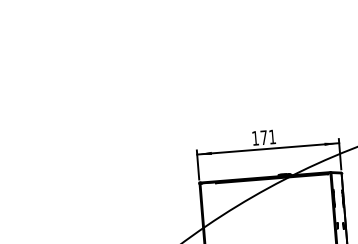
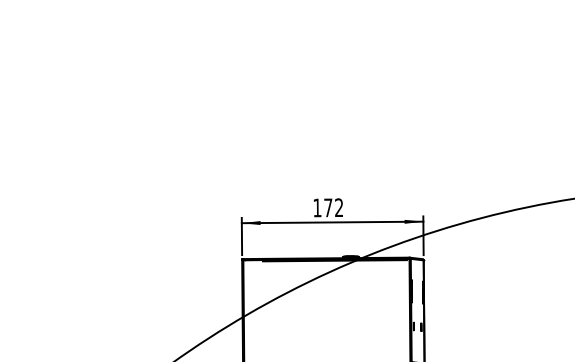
text: (272, 136) -> (339, 207), 171 -> 172

